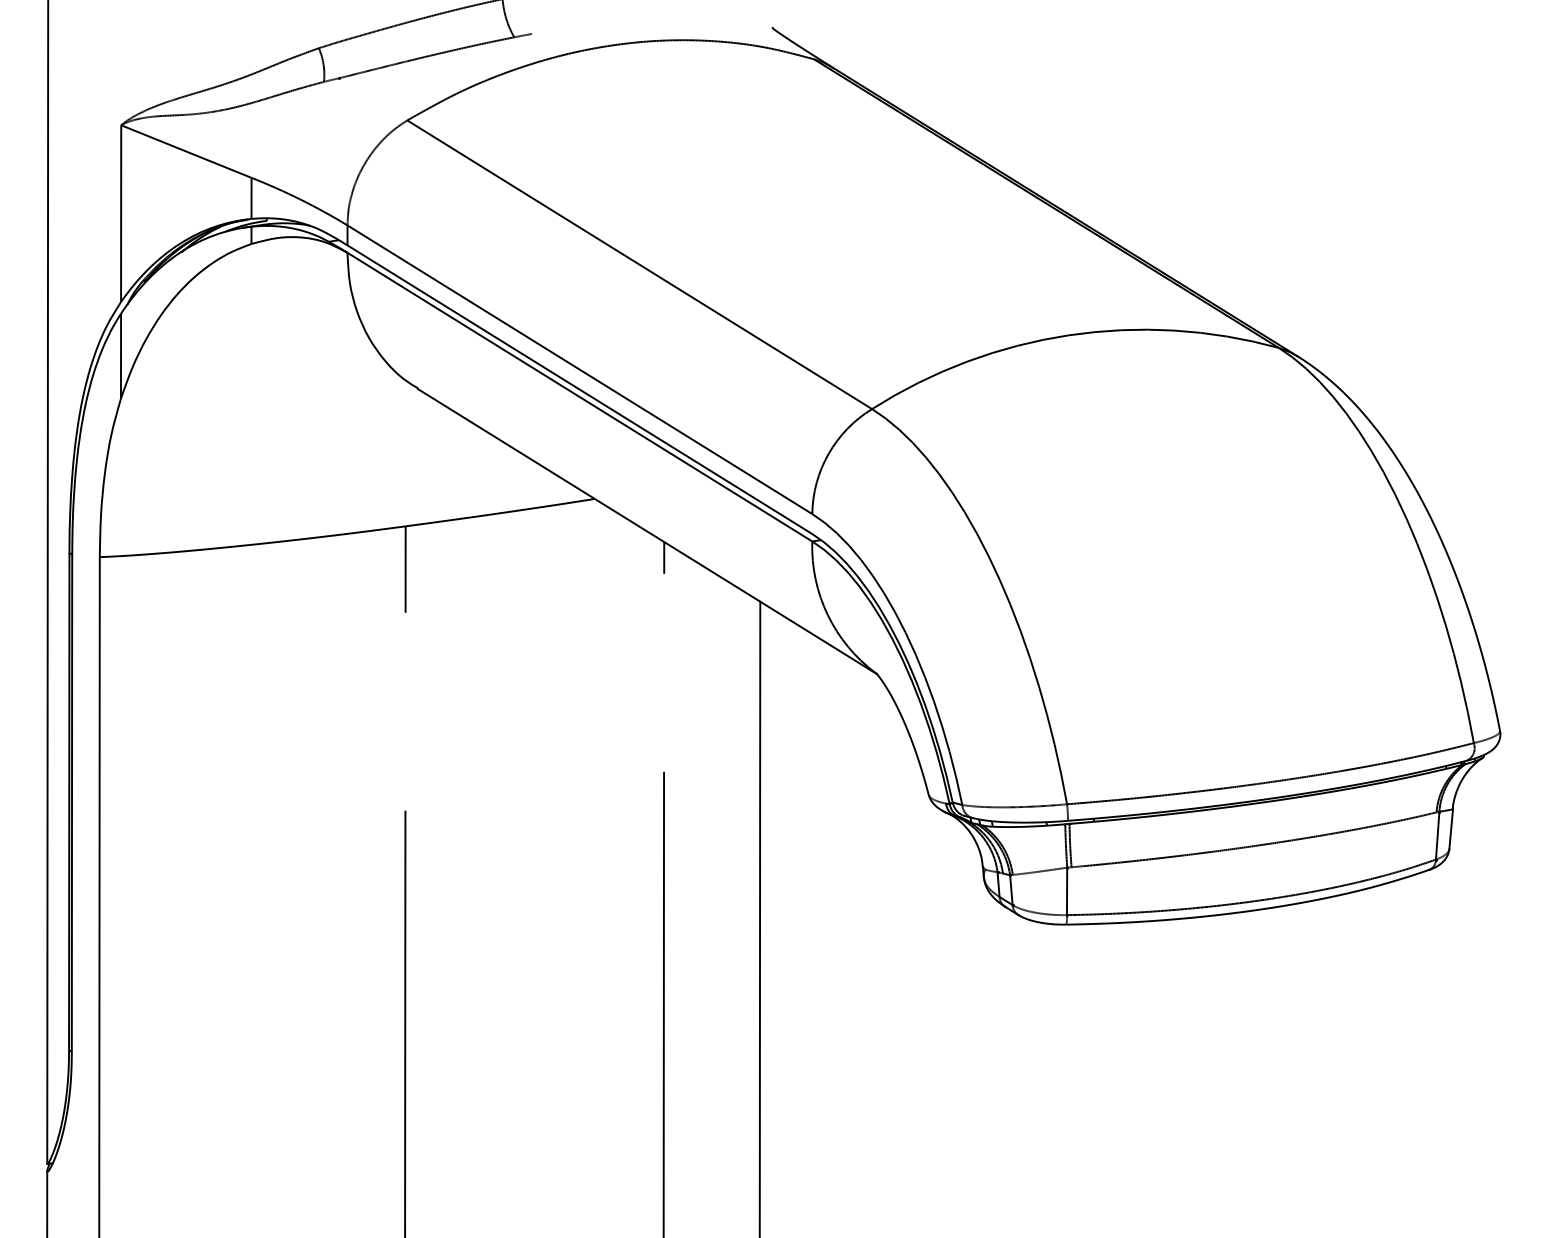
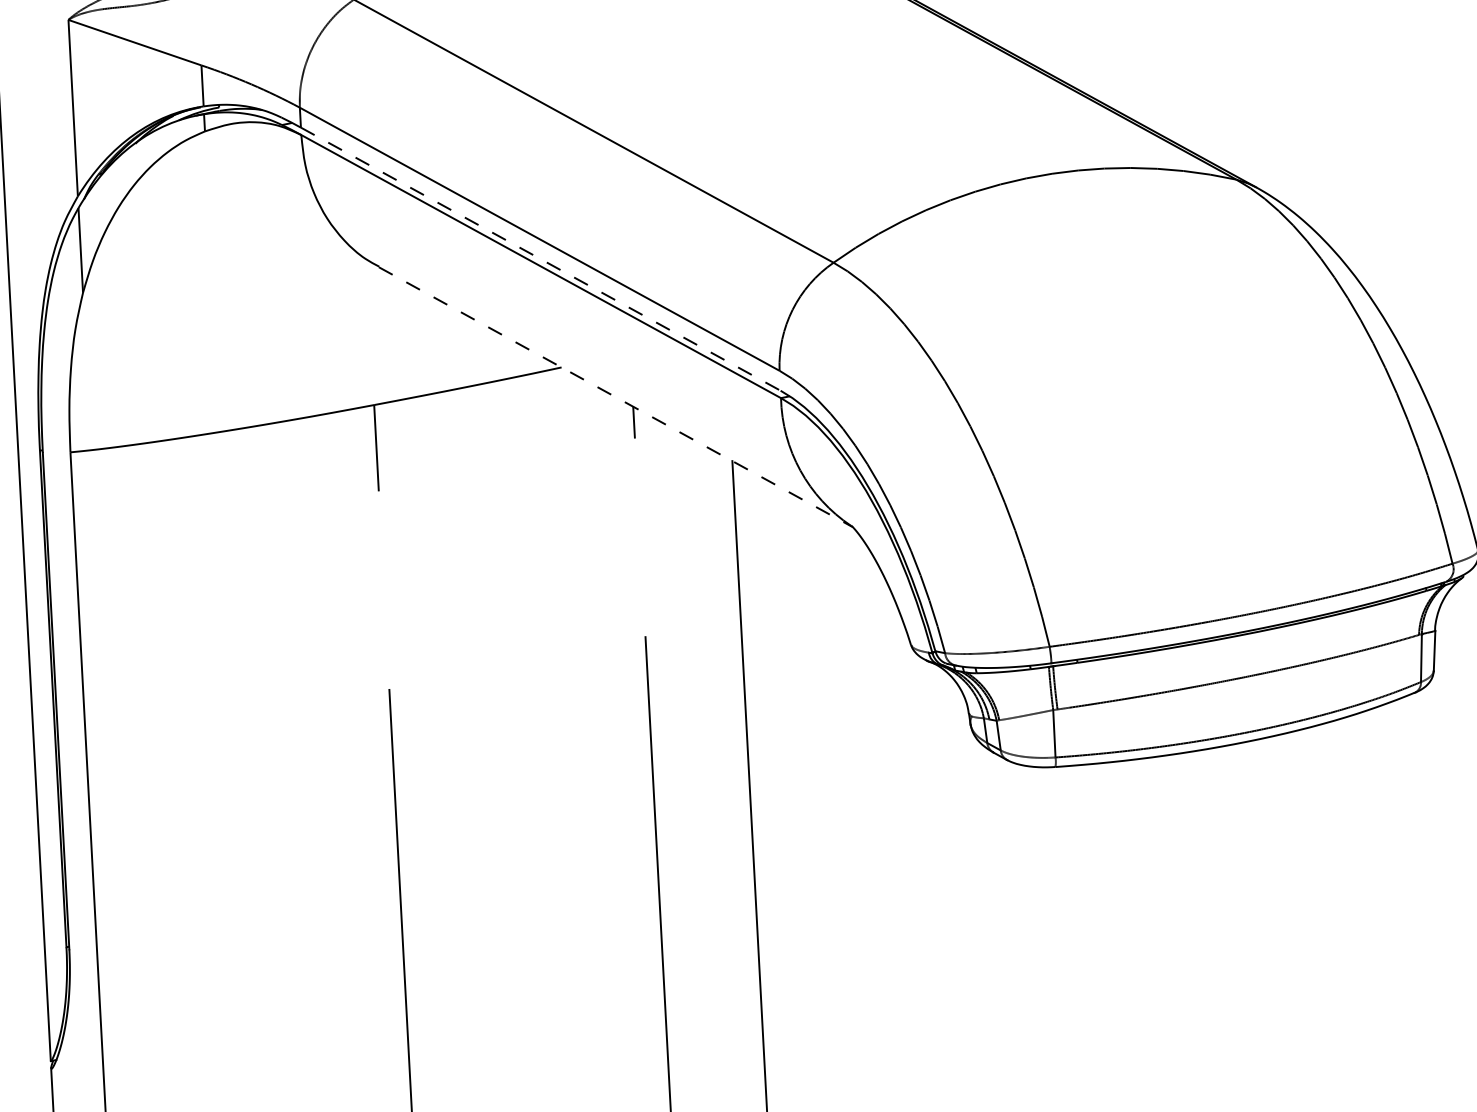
line: (579, 389) -> (540, 258), solid -> dashed
line: (647, 531) -> (615, 397), solid -> dashed

